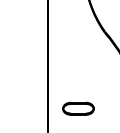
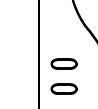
part: (77, 77) -> (63, 63), added

